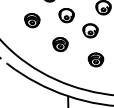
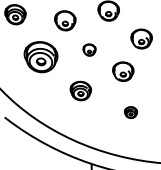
part: (66, 15) -> (89, 49), size x0.6
part: (31, 20) -> (40, 57), size x1.6
part: (95, 59) -> (130, 112), size x0.6

